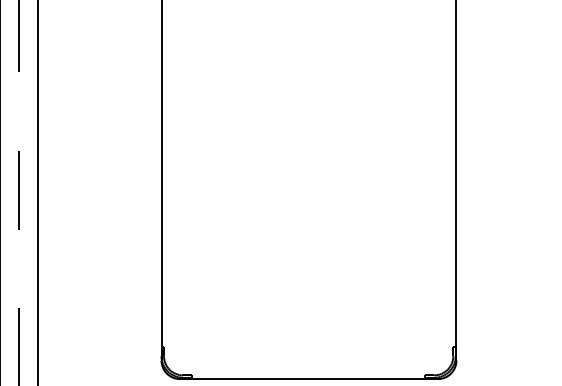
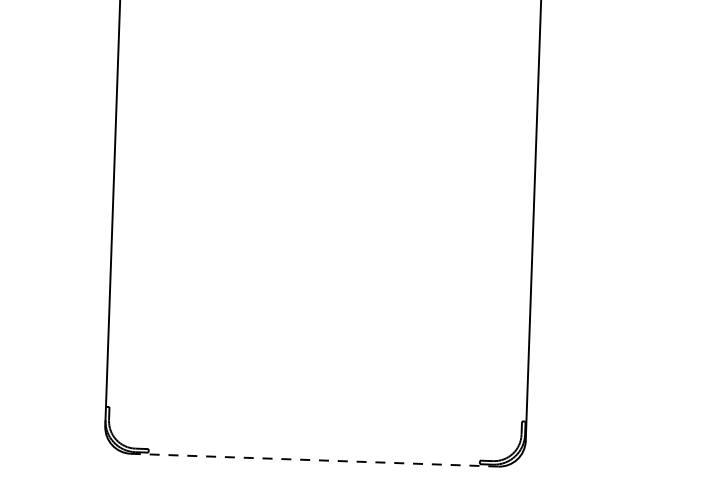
line: (308, 379) -> (313, 460), solid -> dashed

